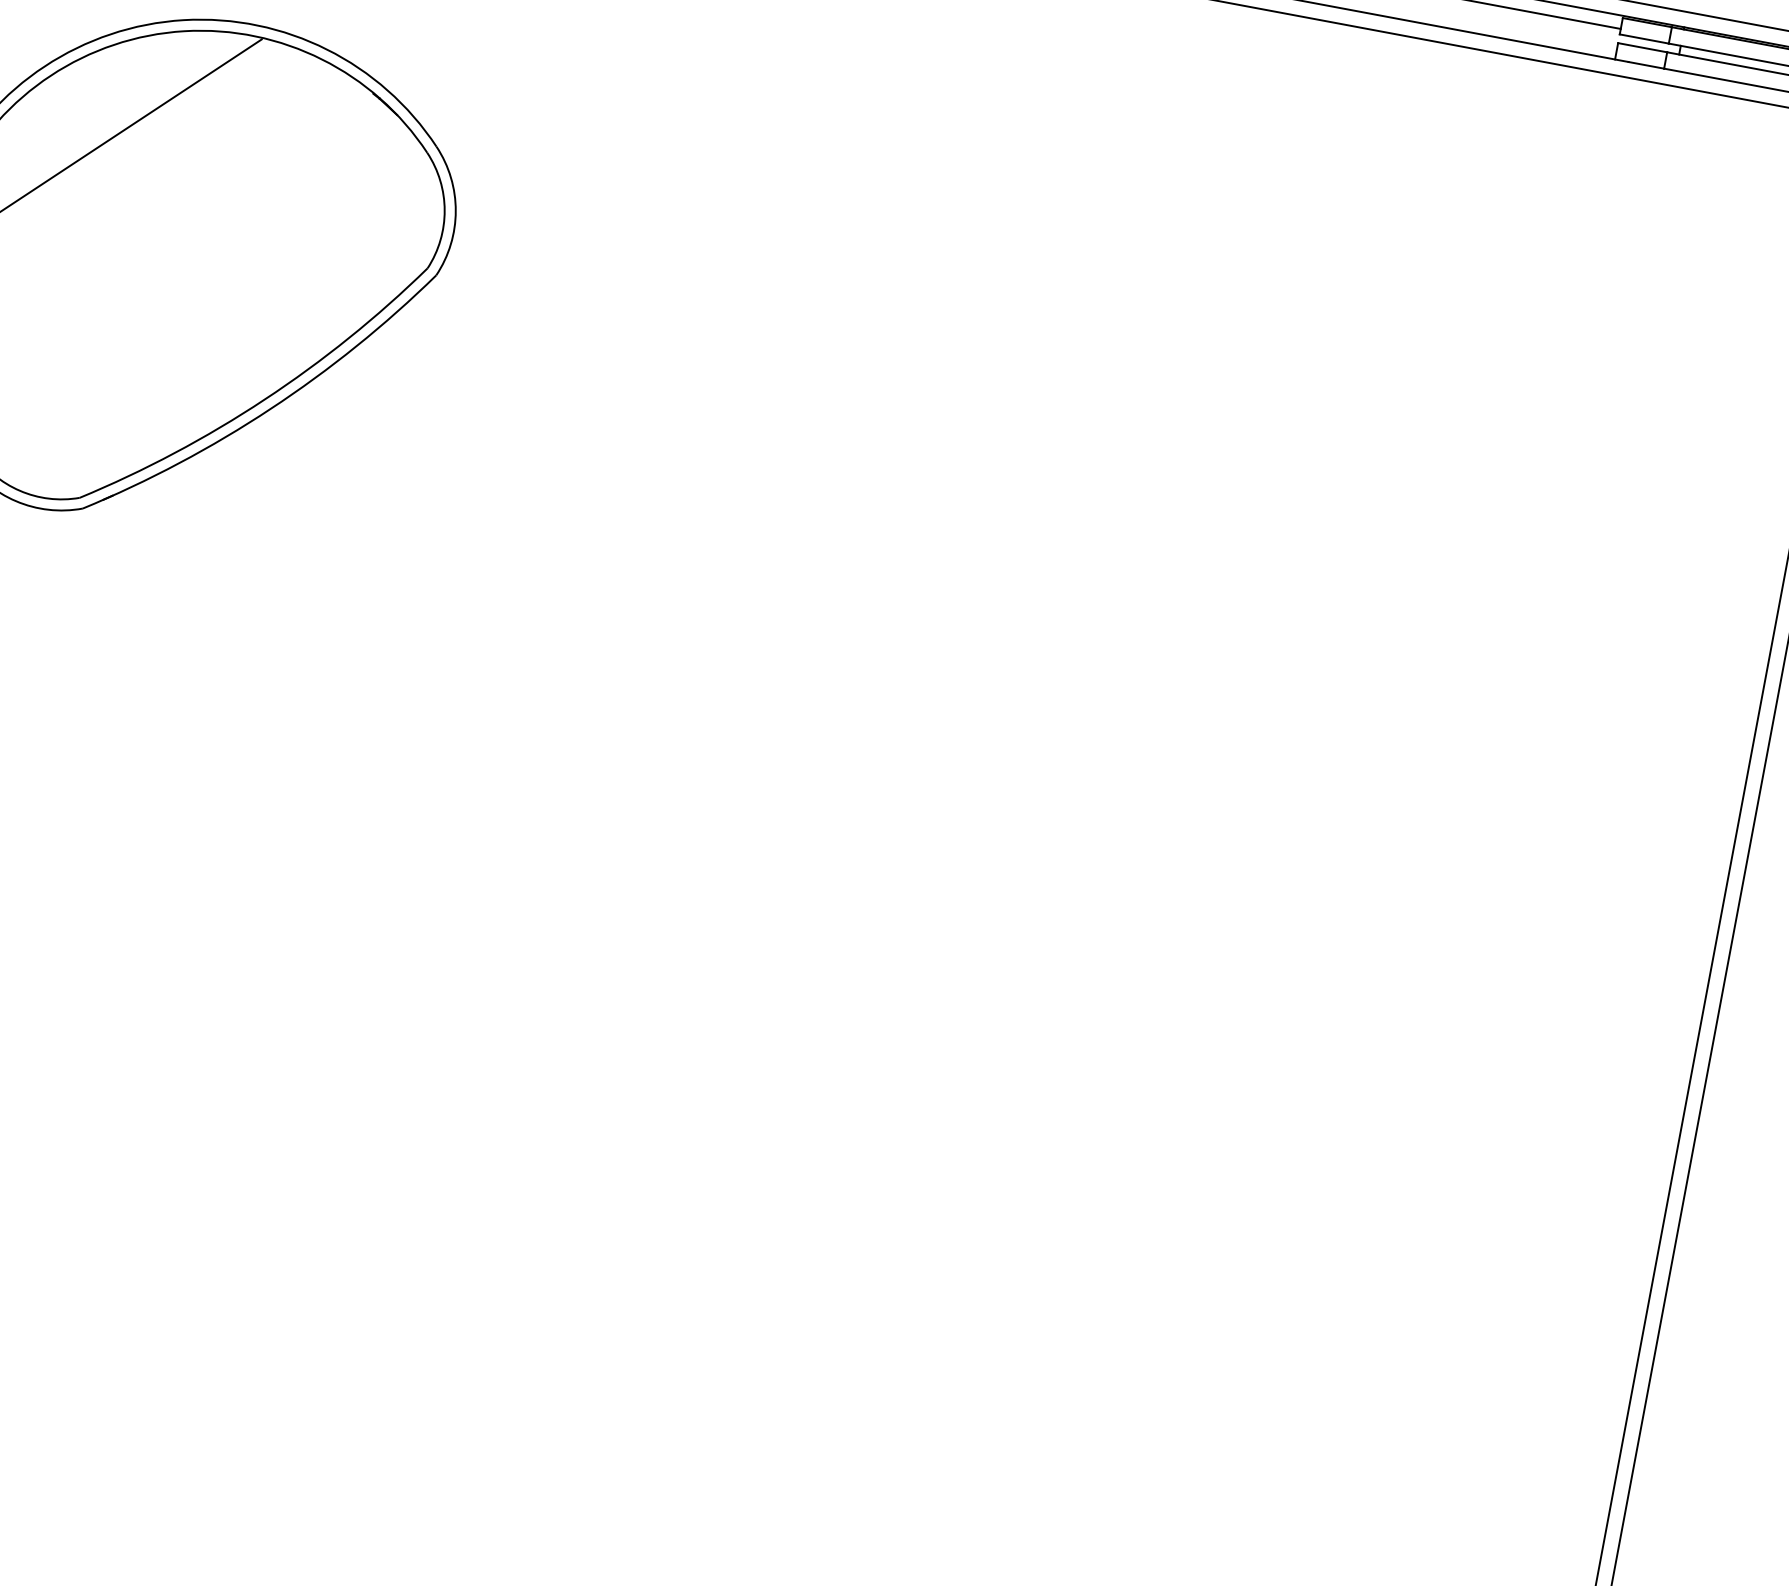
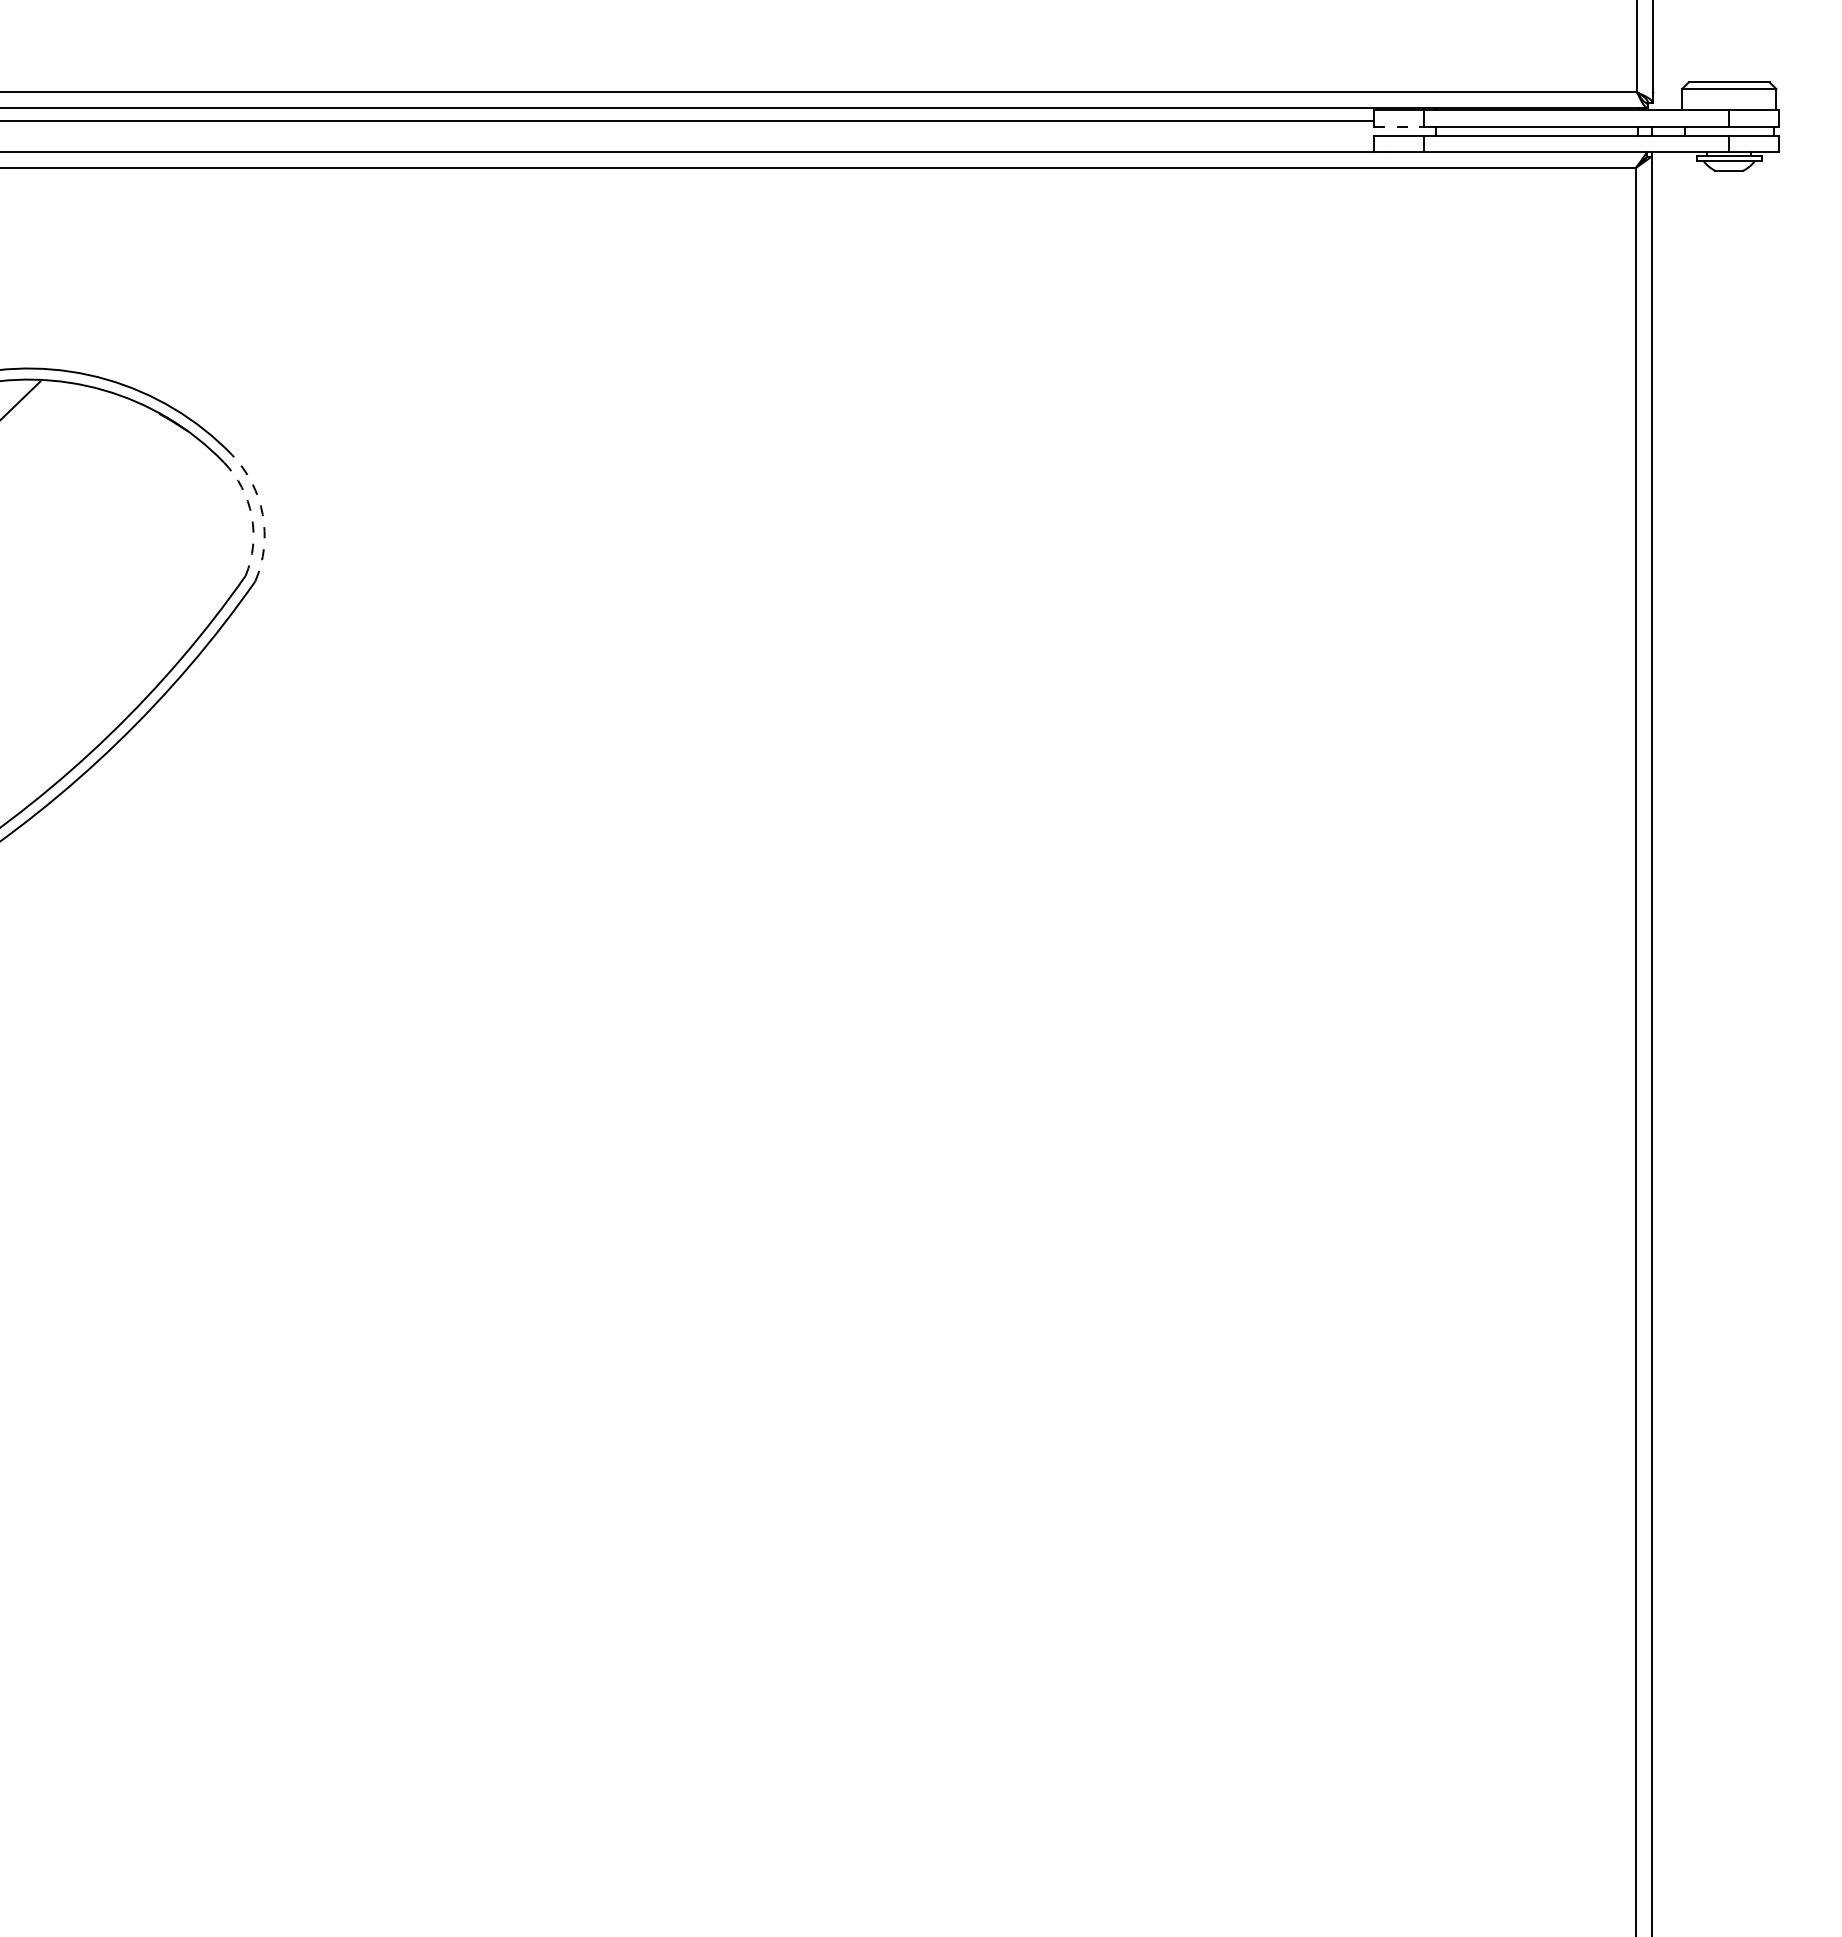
line: (1644, 38) -> (1399, 126), solid -> dashed
arc: (444, 210) -> (251, 516), solid -> dashed
arc: (455, 211) -> (262, 514), solid -> dashed

